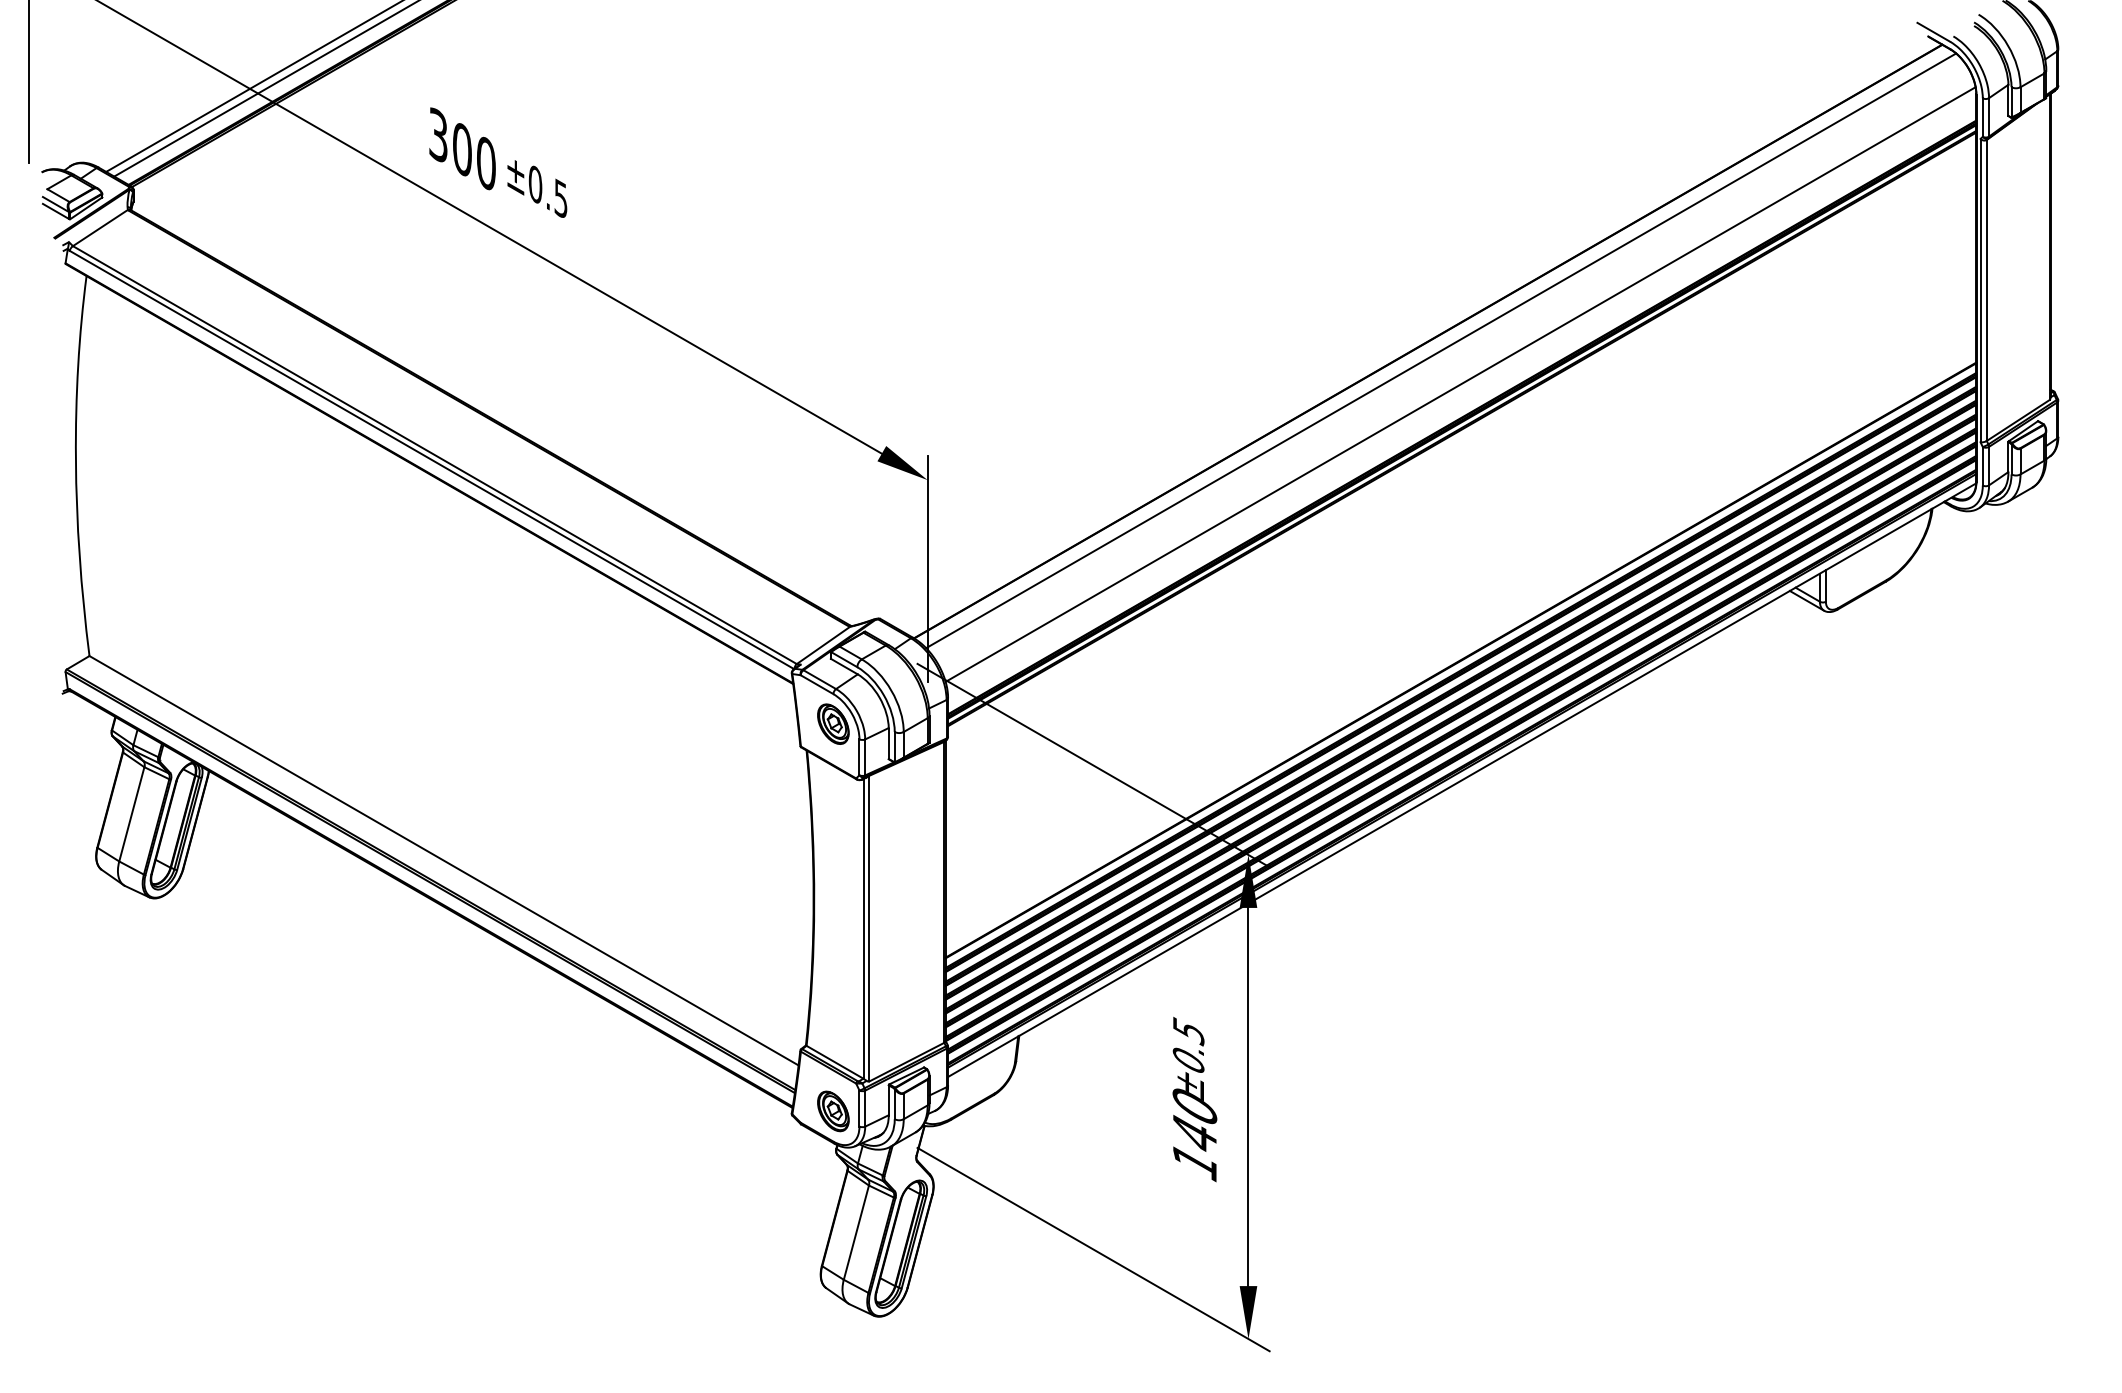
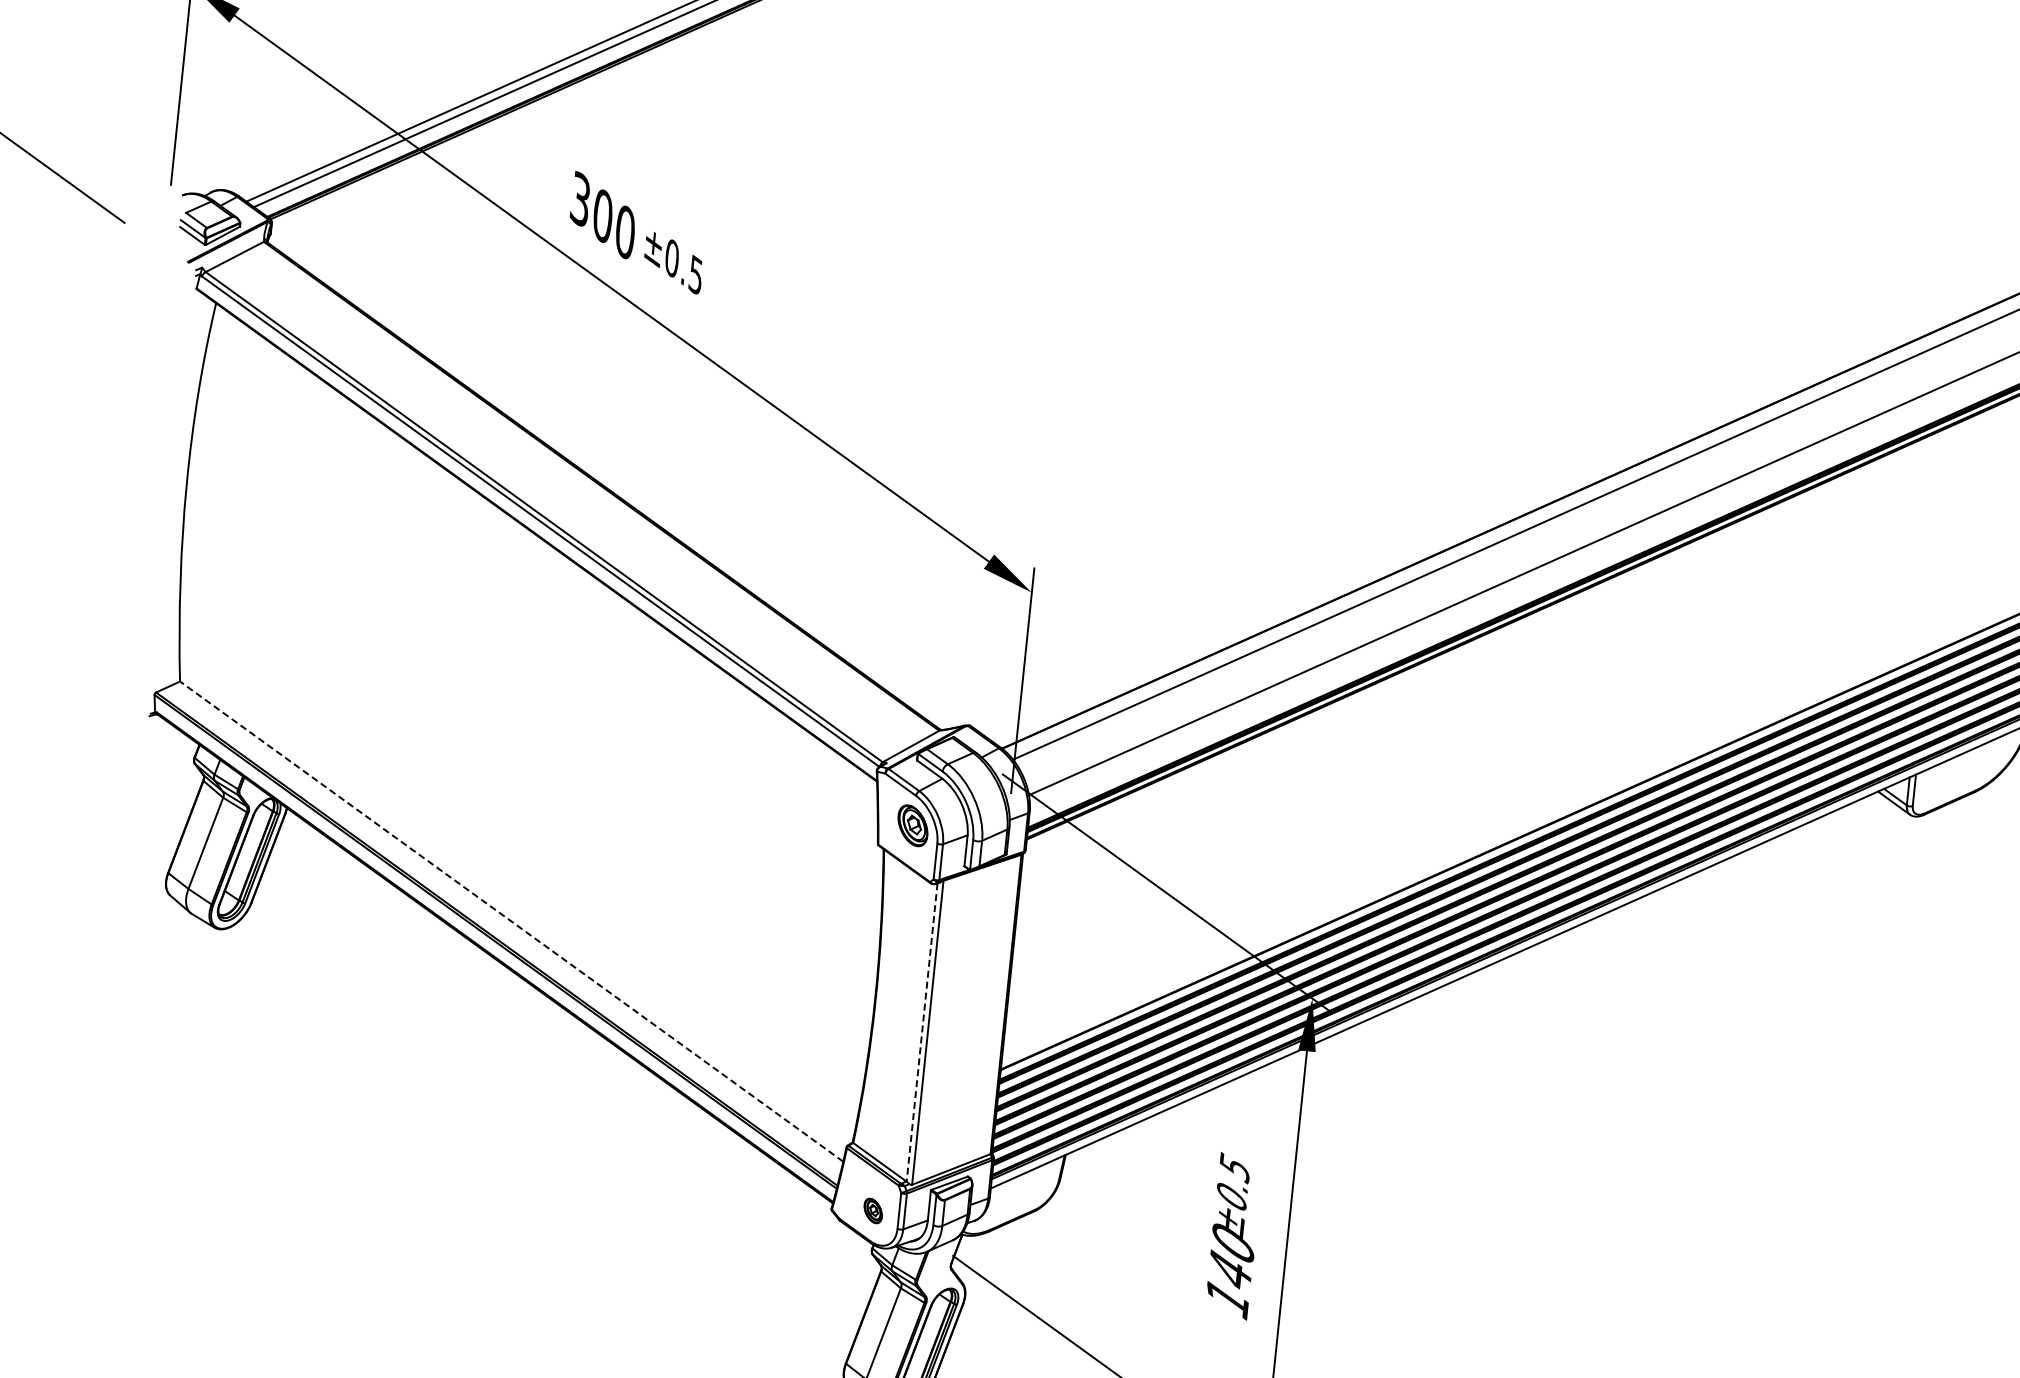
line: (443, 860) -> (511, 921), solid -> dashed
line: (863, 929) -> (921, 1033), solid -> dashed
part: (833, 1111) -> (873, 1211), size x0.6

